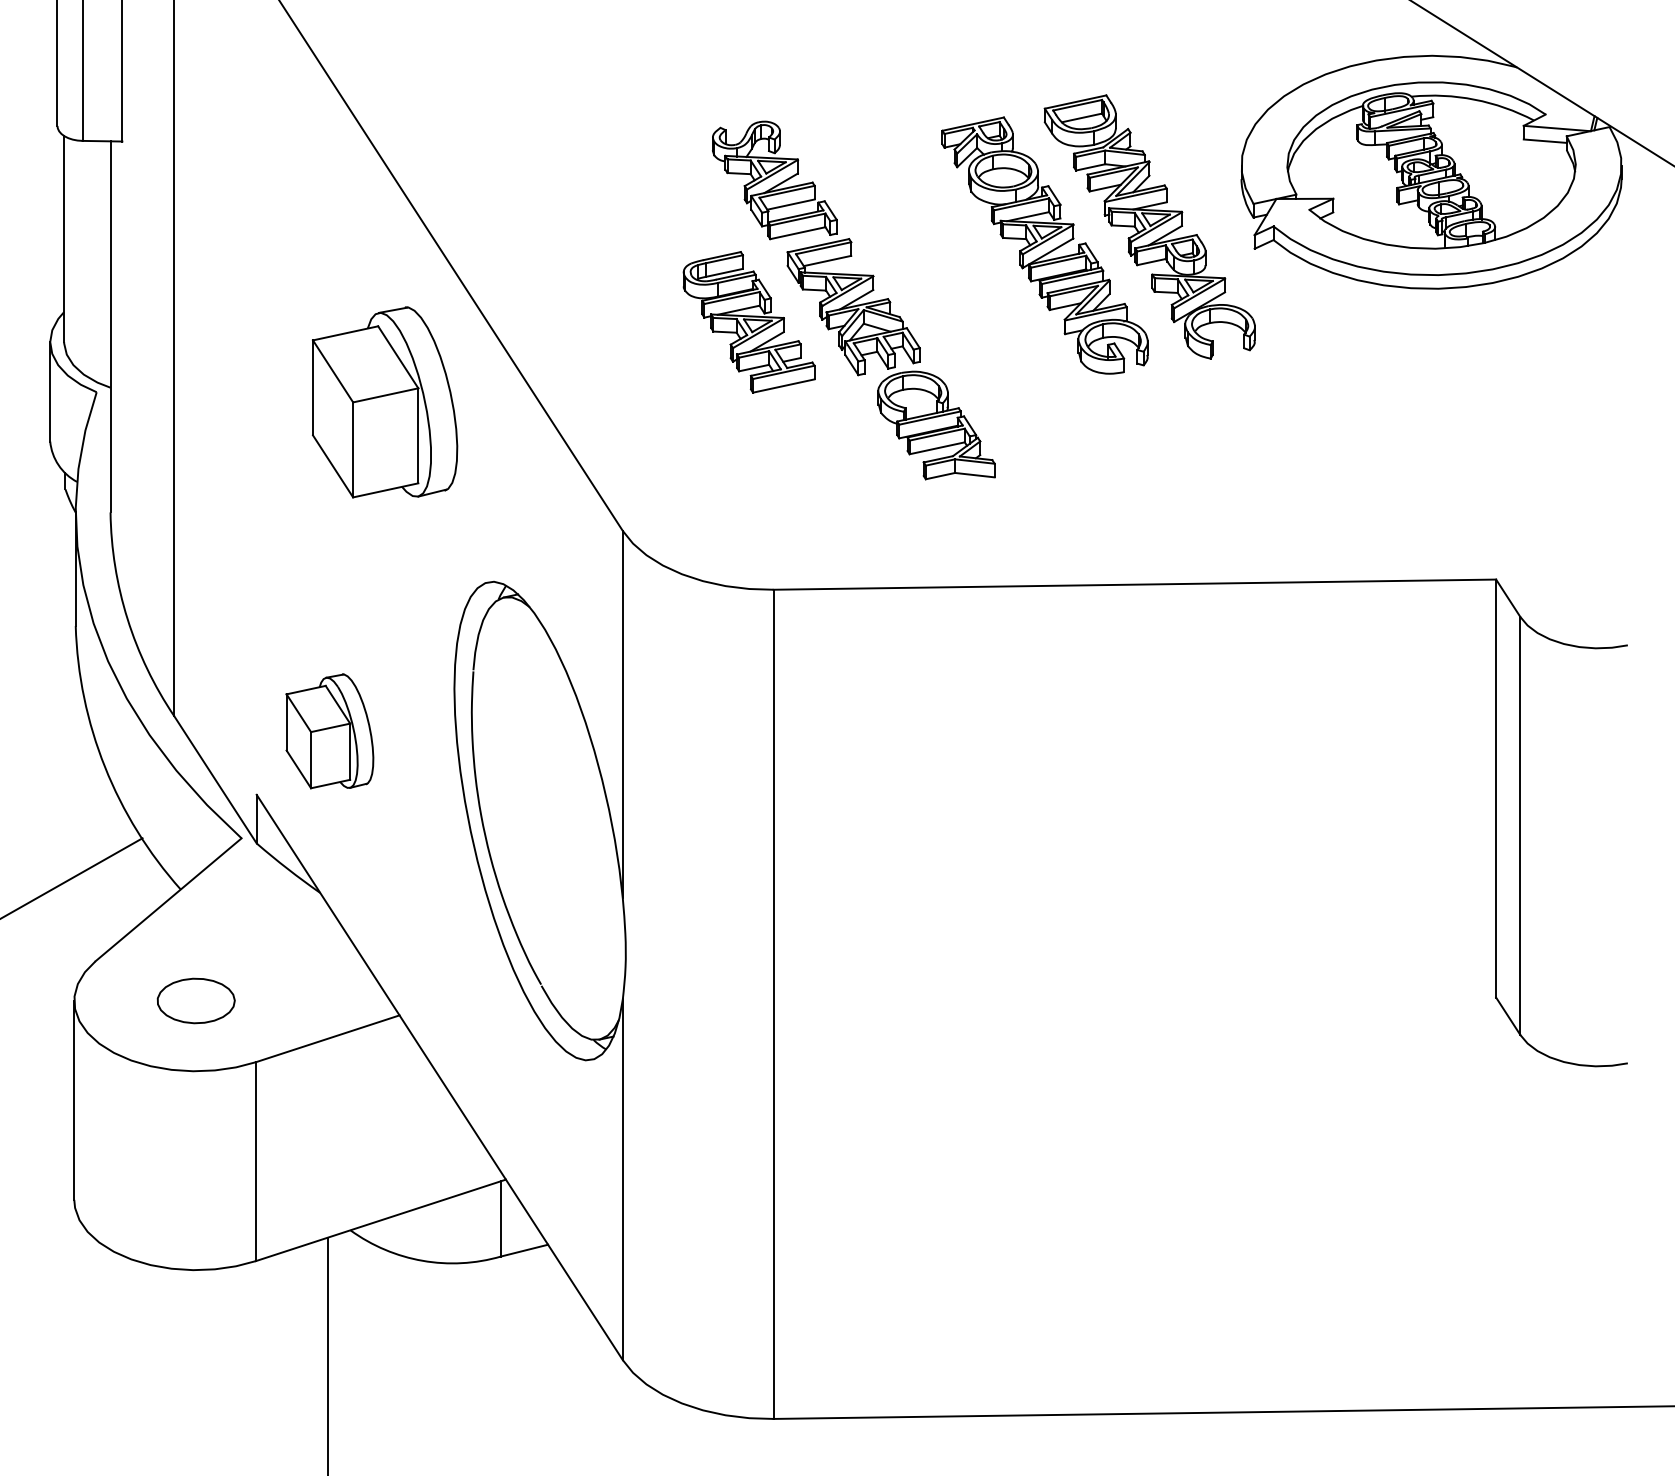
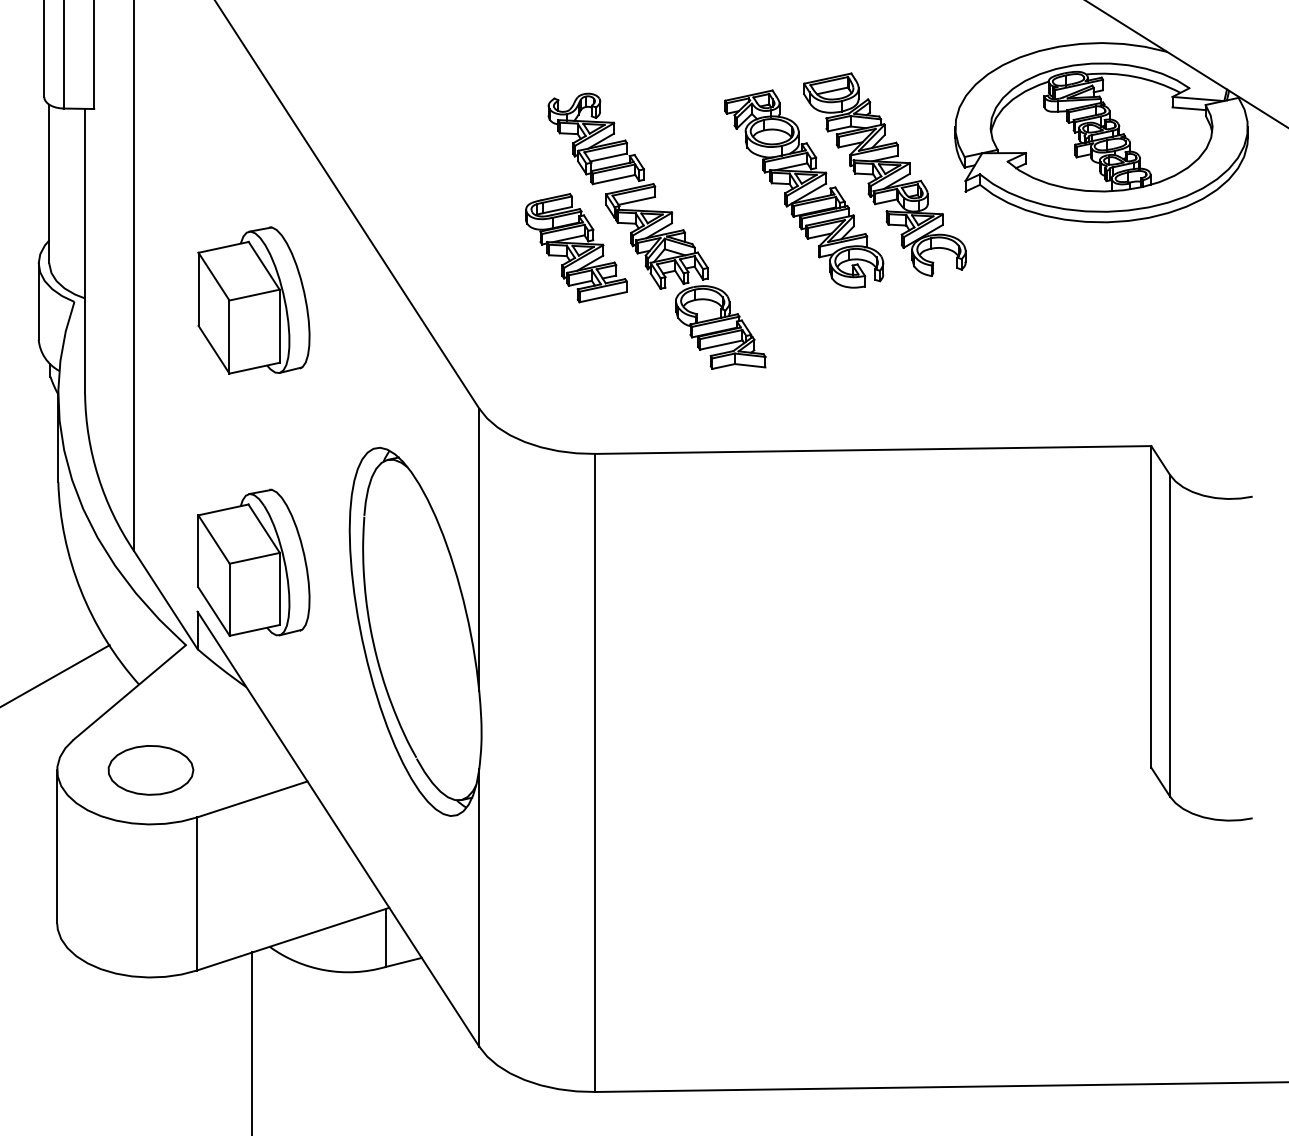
part: (385, 402) -> (254, 300), moved
part: (329, 731) -> (253, 562), size x1.67
part: (196, 1000) -> (151, 769), size x1.43

